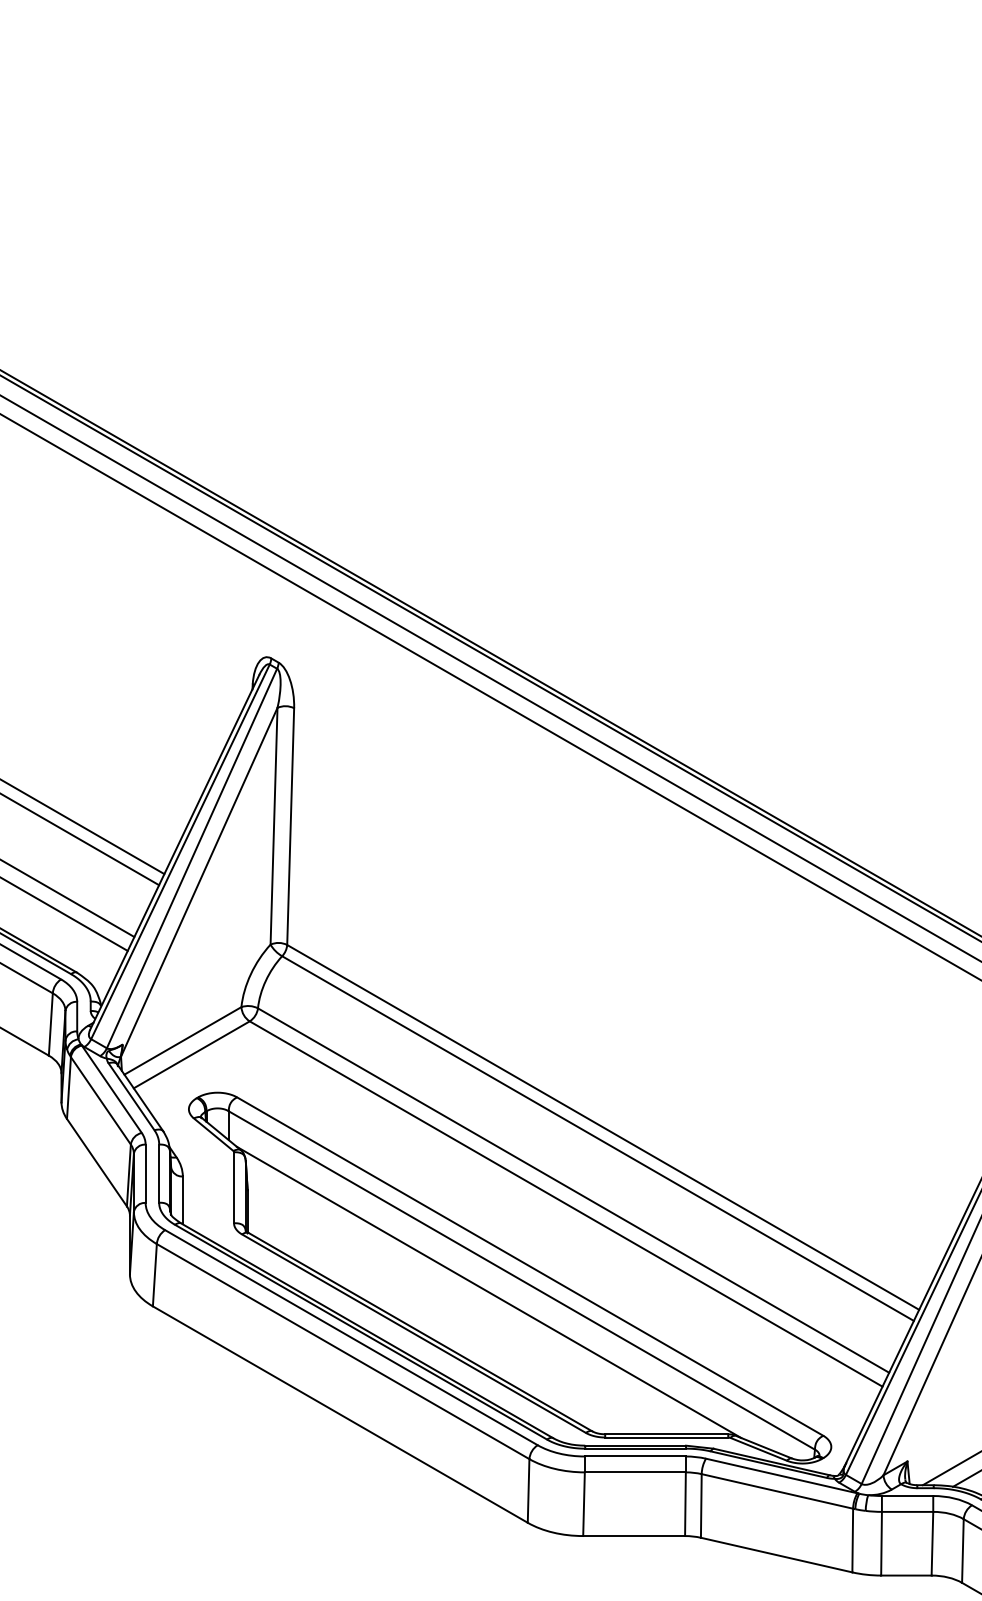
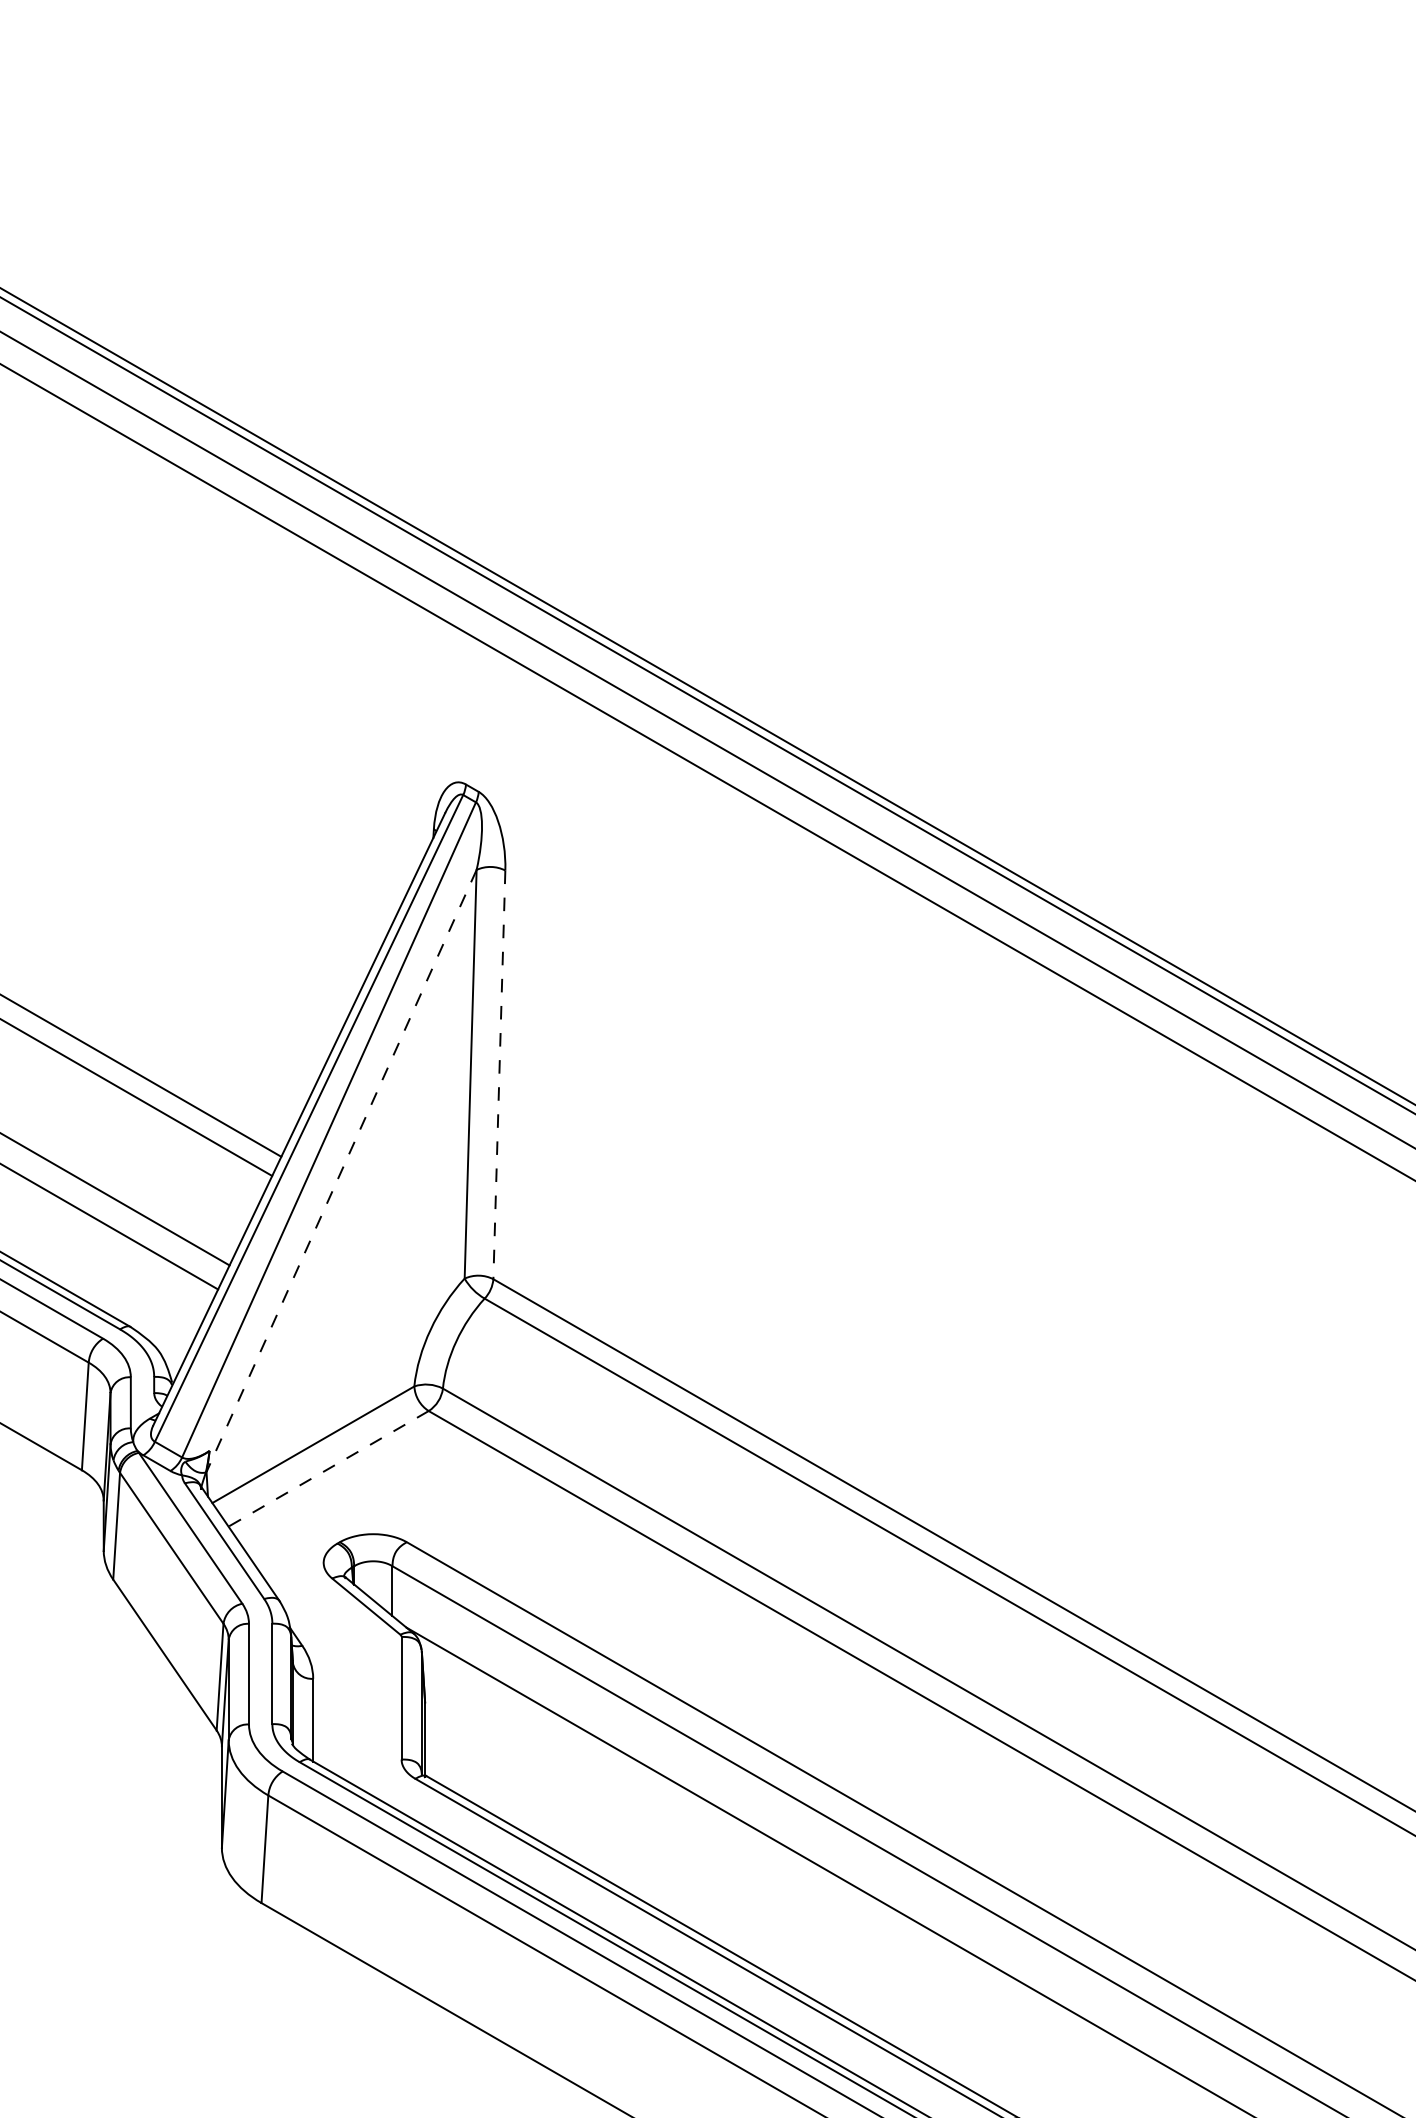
line: (290, 827) -> (499, 1076), solid -> dashed
line: (199, 882) -> (341, 1171), solid -> dashed
line: (191, 1054) -> (328, 1468), solid -> dashed

